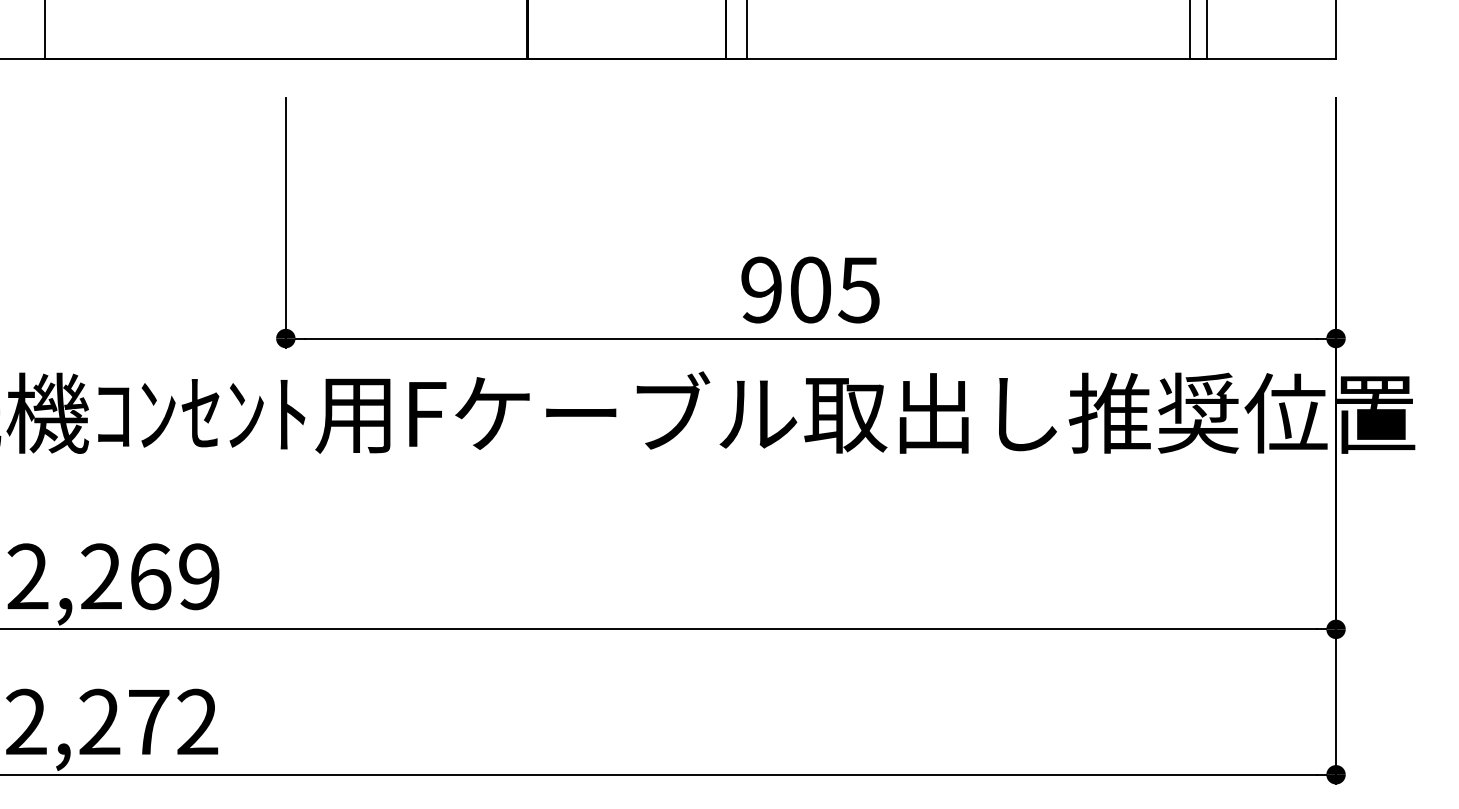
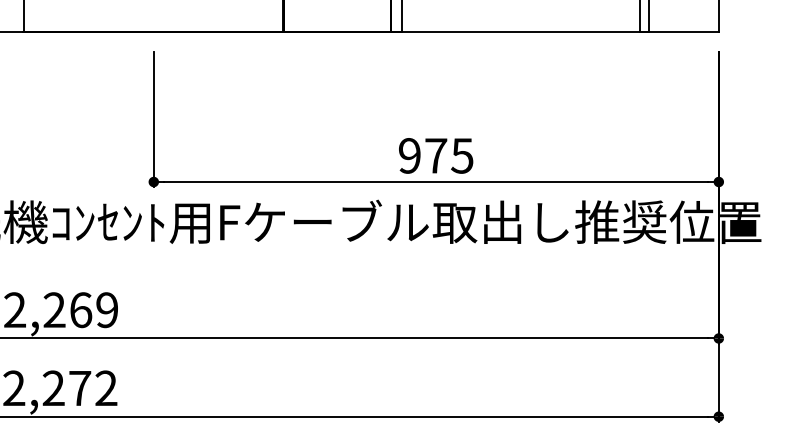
text: (811, 289) -> (436, 155), 905 -> 975

